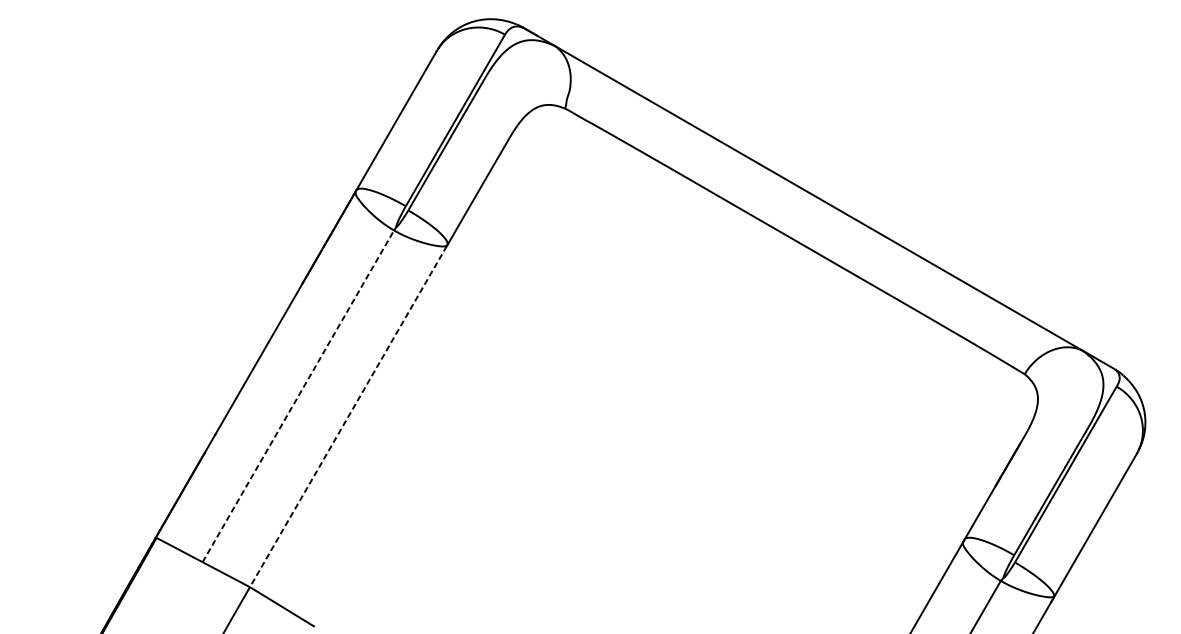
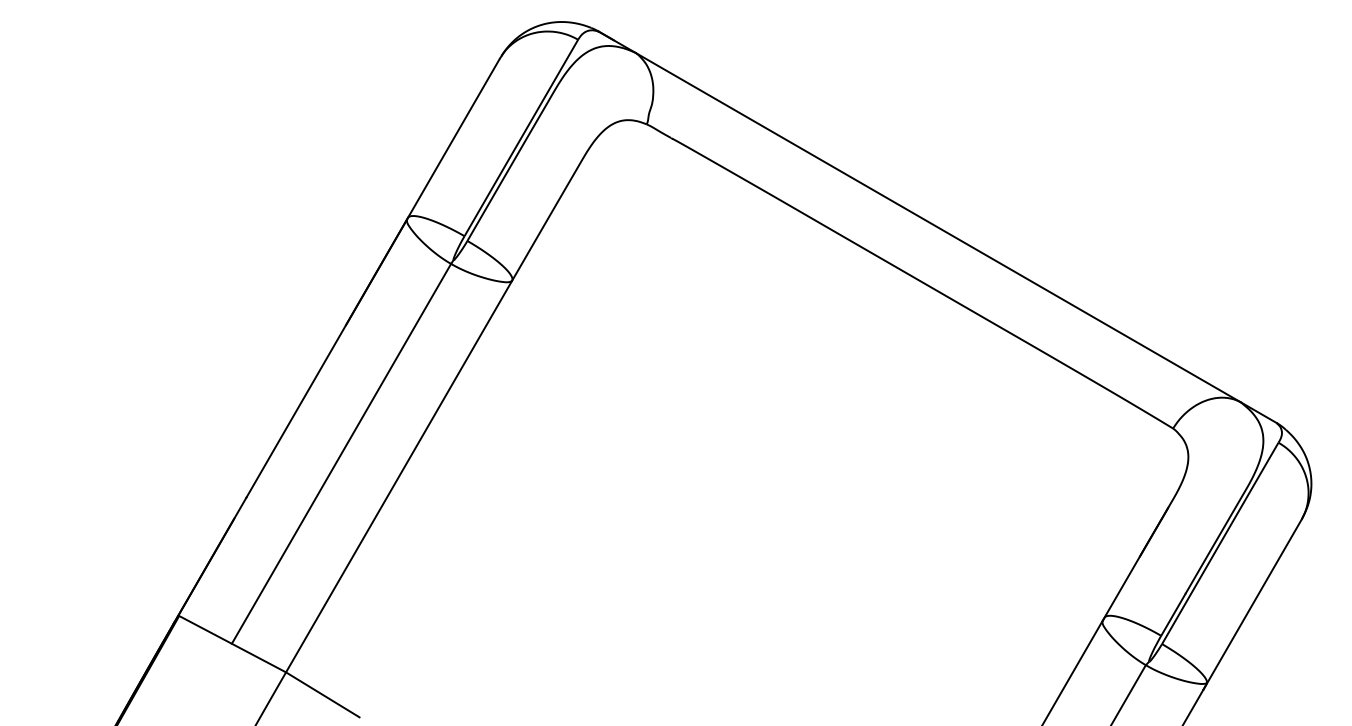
line: (298, 396) -> (341, 453), dashed -> solid
line: (348, 416) -> (398, 477), dashed -> solid

